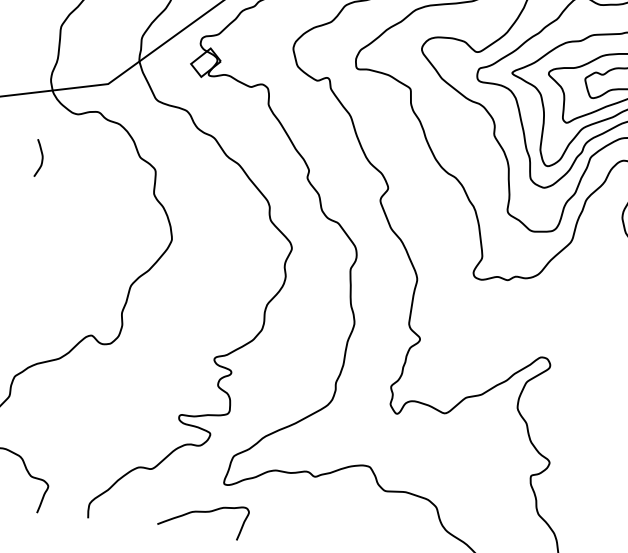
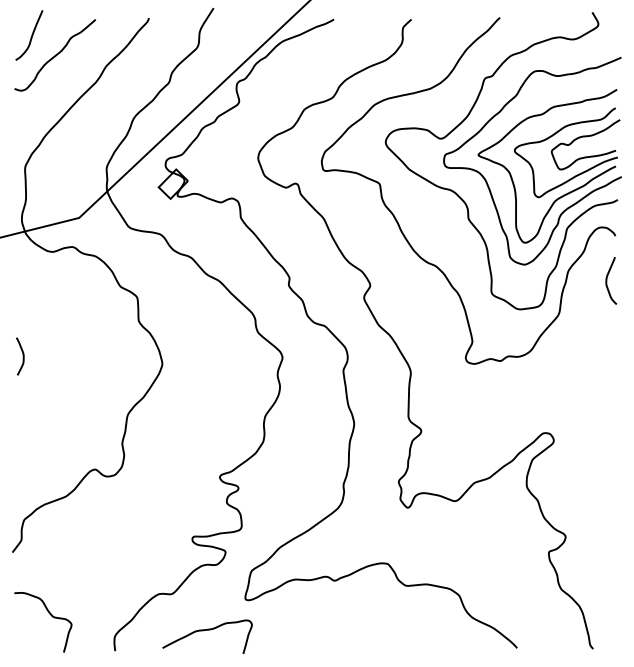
curve: (41, 158) -> (22, 356), moved
curve: (204, 512) -> (207, 630), moved

